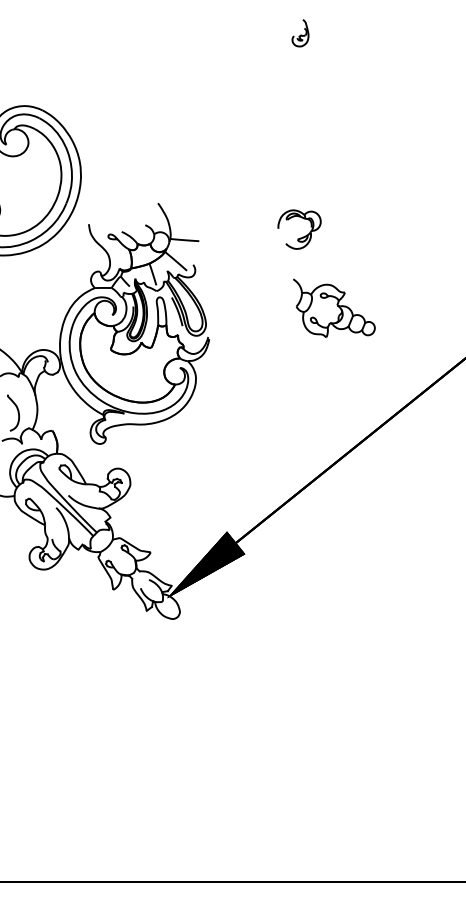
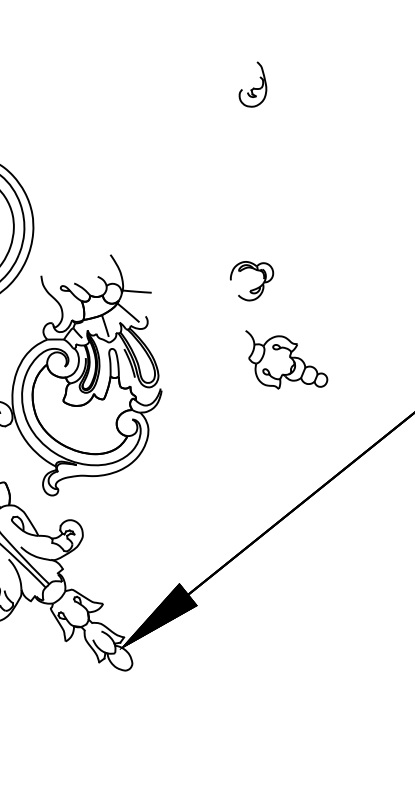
part: (300, 33) -> (252, 85), size x1.67

